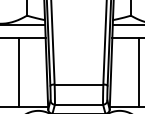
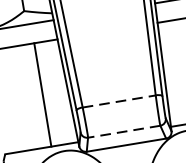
line: (19, 71) -> (43, 93), moved
line: (79, 84) -> (119, 101), solid -> dashed
line: (78, 104) -> (123, 131), solid -> dashed

